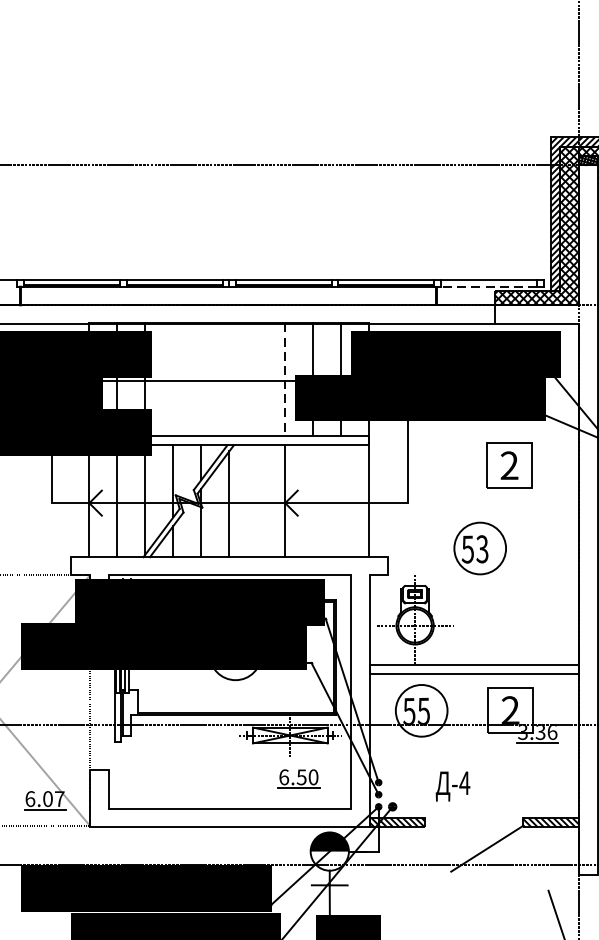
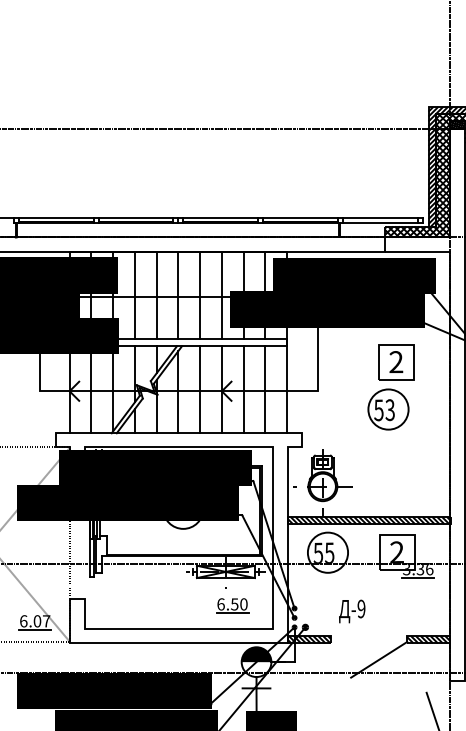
line: (487, 286) -> (379, 222), dashed -> solid
line: (172, 378) -> (134, 294), added
line: (201, 378) -> (156, 294), added
line: (229, 378) -> (178, 294), added
line: (257, 378) -> (200, 294), added
line: (284, 379) -> (221, 295), dashed -> solid
line: (257, 500) -> (200, 389), added
line: (313, 500) -> (243, 389), added
line: (341, 500) -> (265, 389), added
part: (480, 548) -> (388, 409), moved
hatch: (473, 669) -> (368, 520), added
text: (464, 782) -> (361, 608), -4 -> -9

